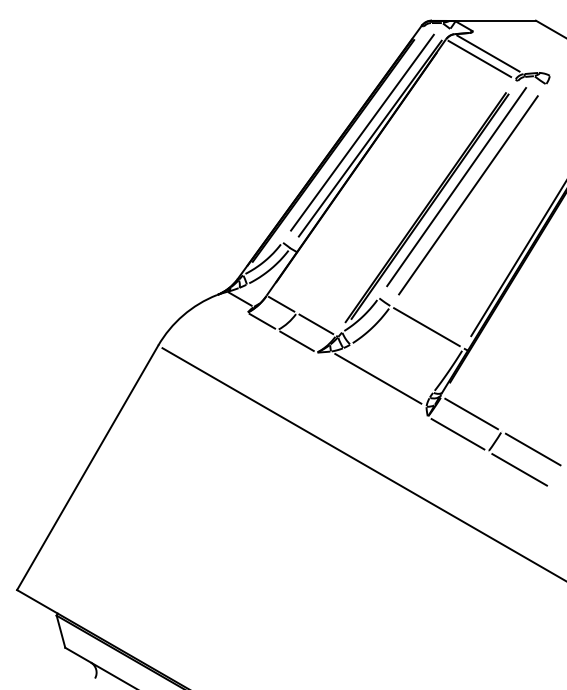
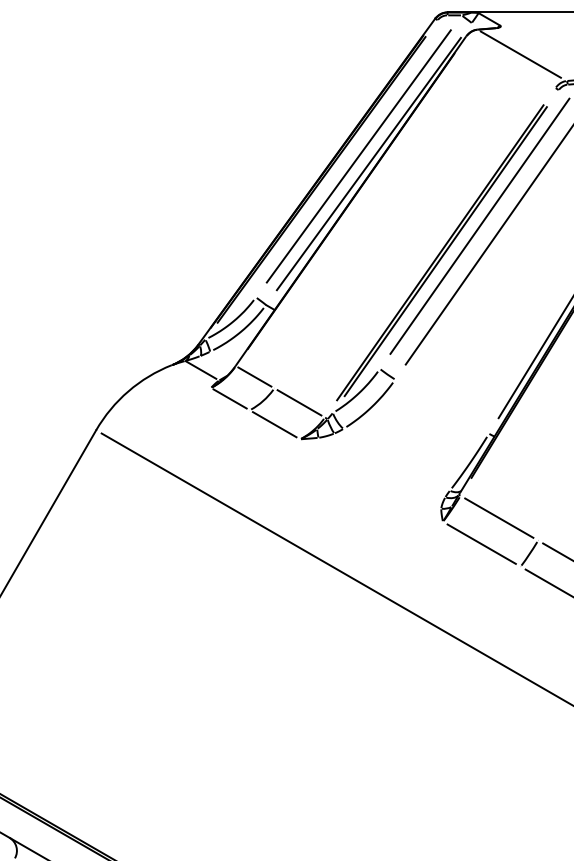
line: (479, 58) -> (509, 60), removed
line: (426, 327) -> (441, 406), removed
line: (378, 378) -> (379, 472), removed

